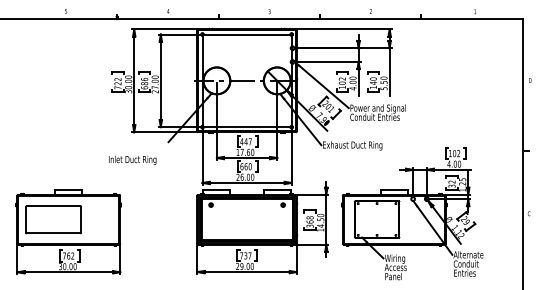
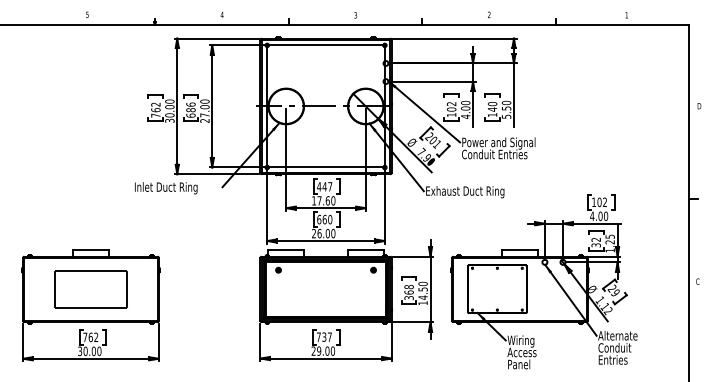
text: (117, 83) -> (155, 110), 722 -> 762
text: (132, 160) -> (166, 188), moved
part: (53, 219) -> (90, 289), moved

